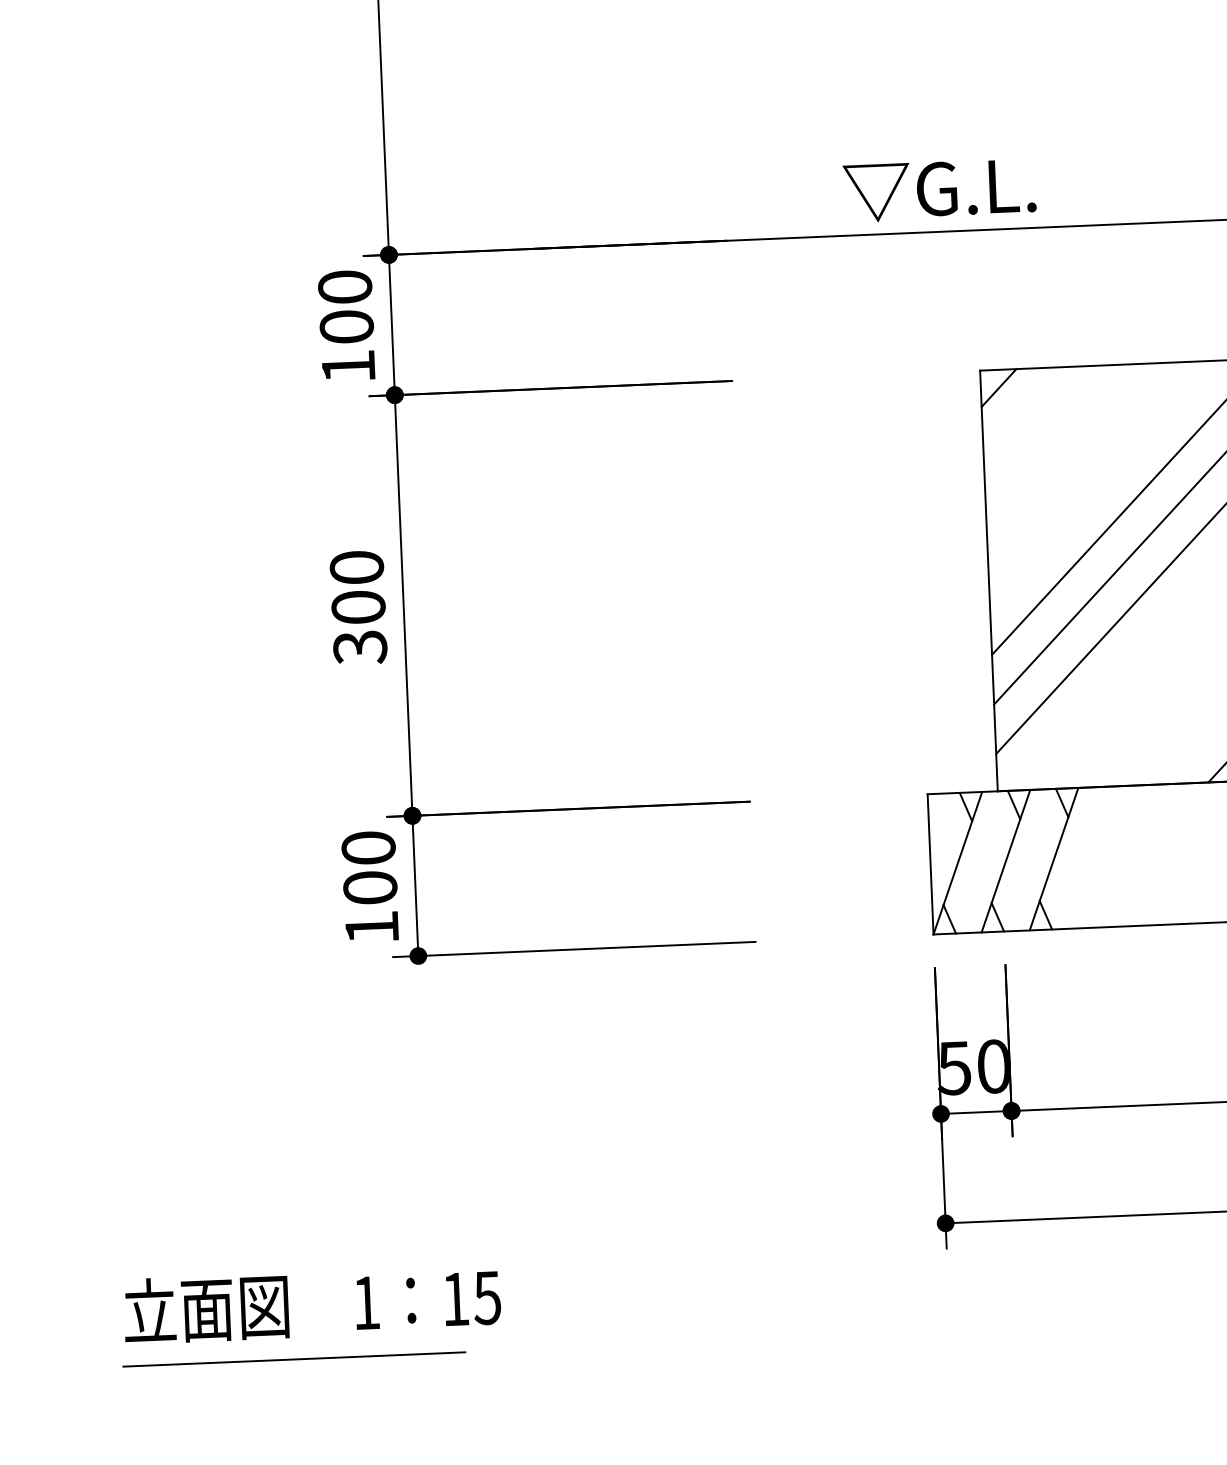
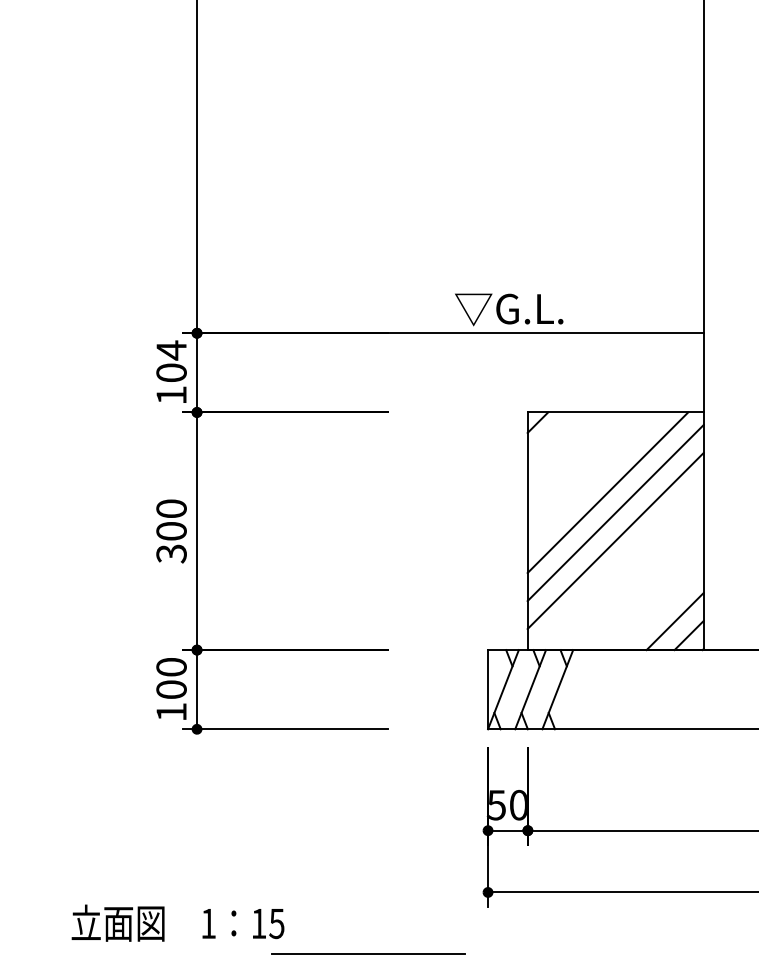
text: (345, 287) -> (171, 350), 100 -> 104
text: (311, 1303) -> (177, 922), moved
line: (294, 1358) -> (368, 953), moved

